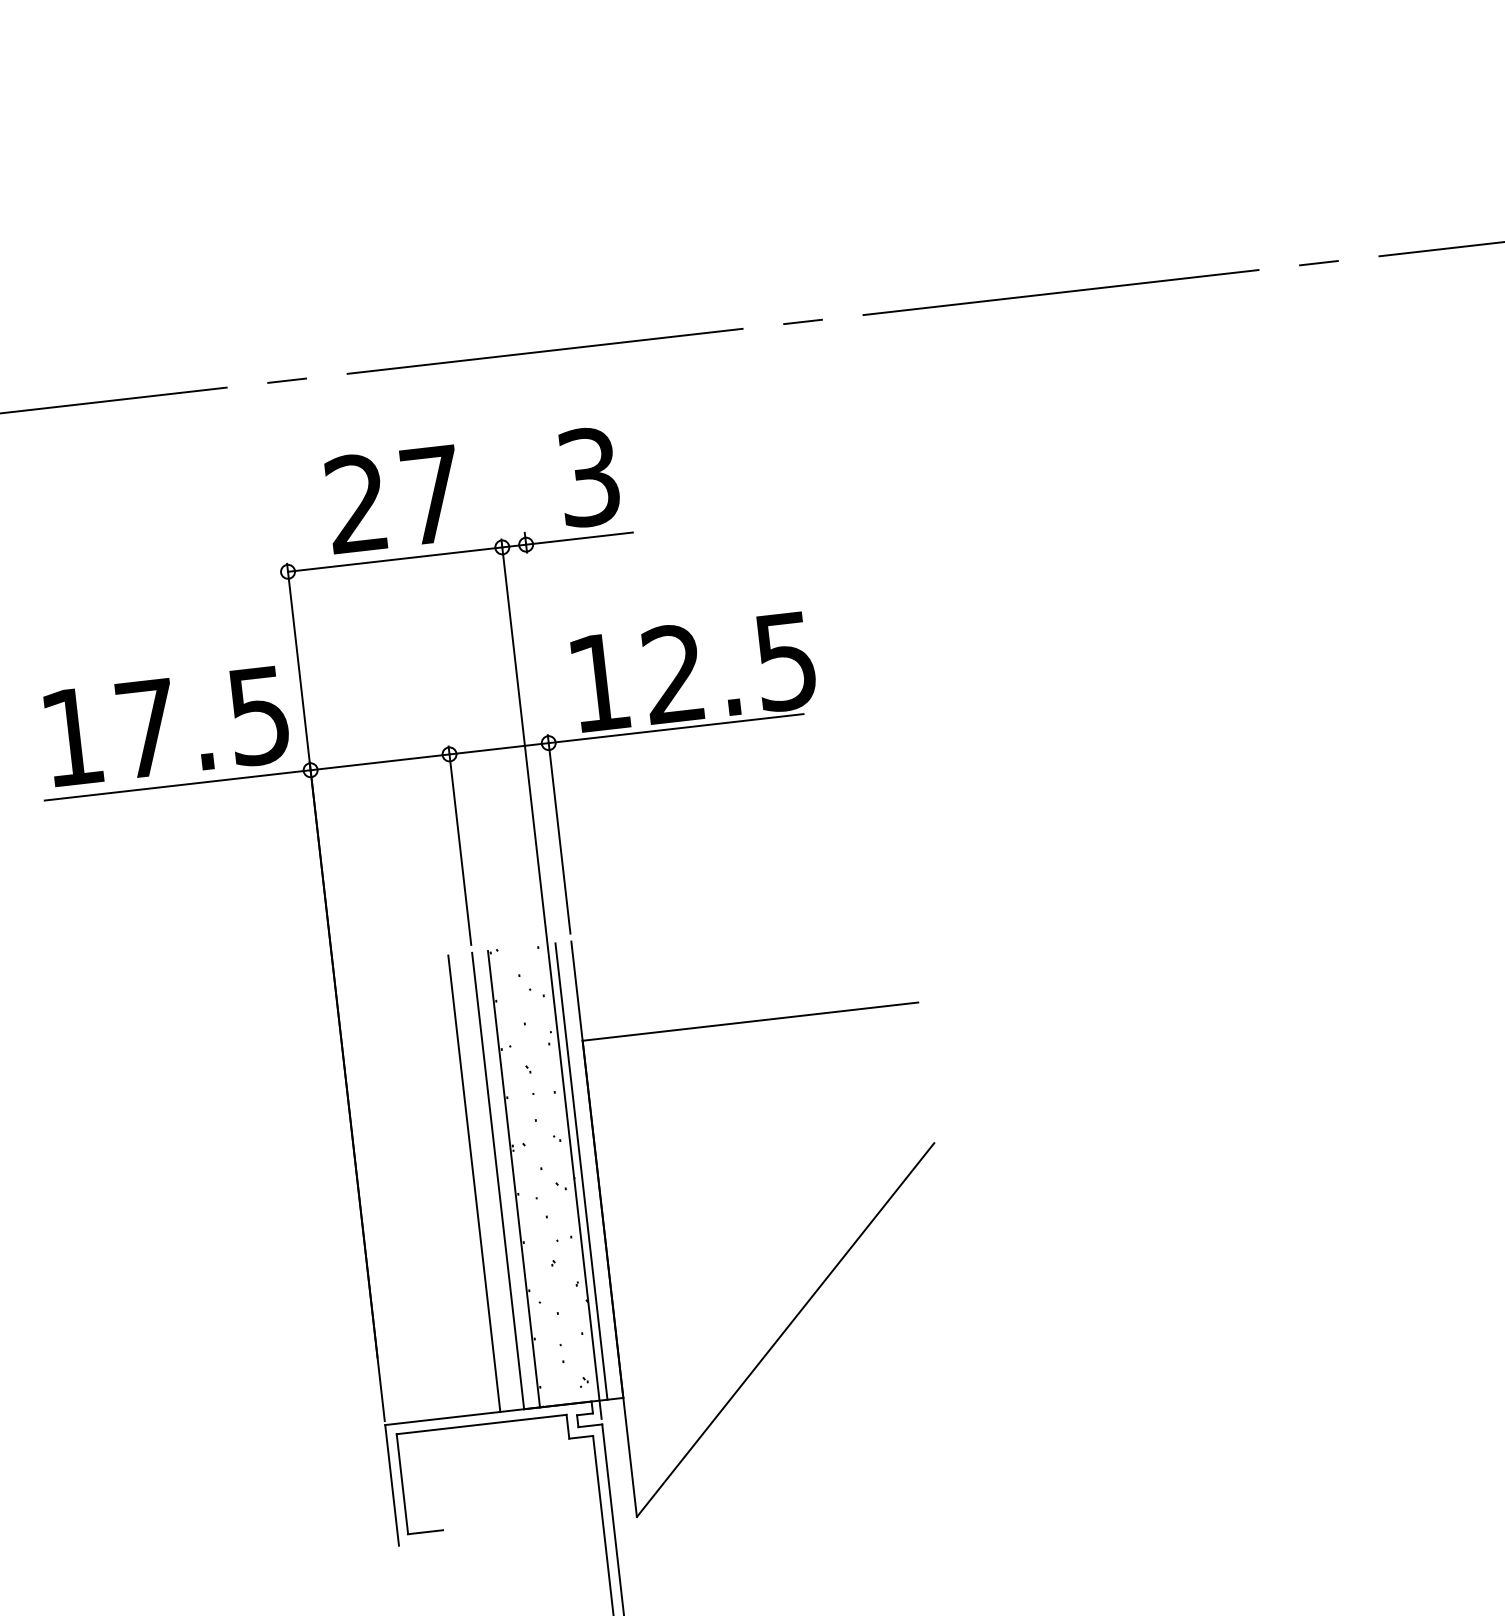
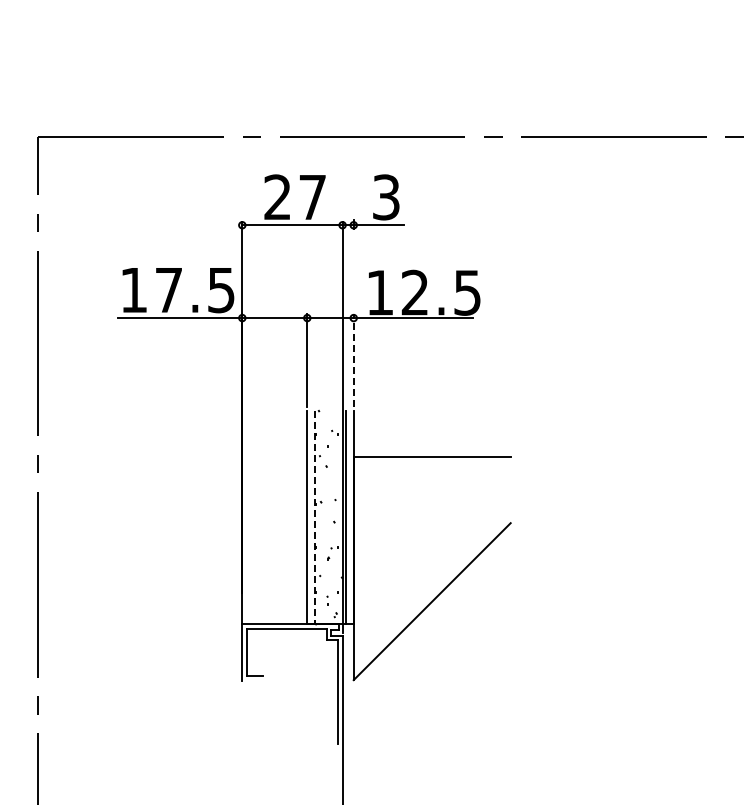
line: (558, 833) -> (353, 360), solid -> dashed
line: (513, 1178) -> (314, 517), solid -> dashed
line: (475, 1183) -> (296, 517), removed

